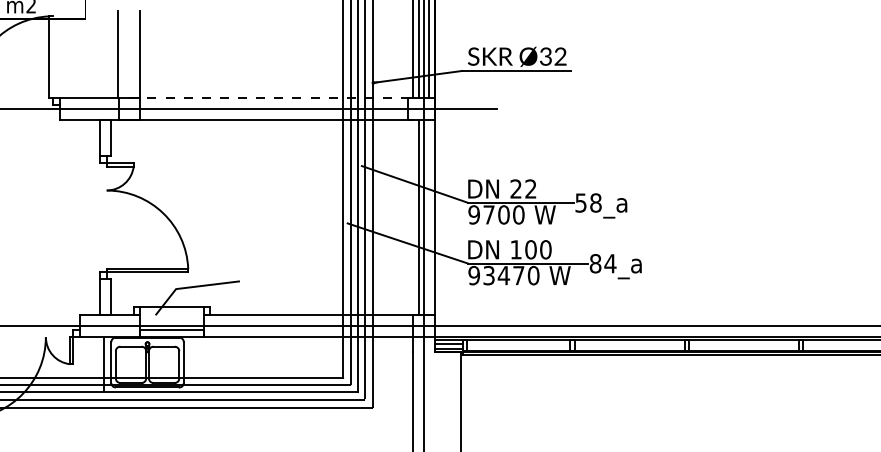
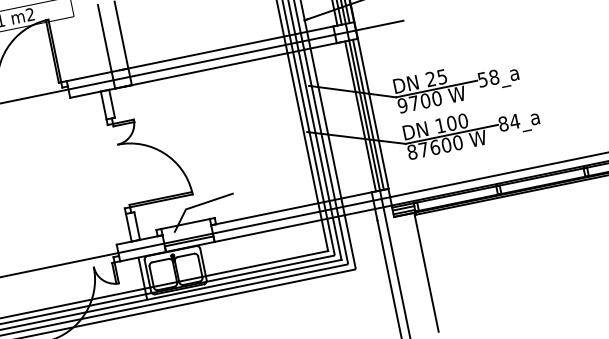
line: (52, 56) -> (54, 50), added
line: (271, 97) -> (228, 47), dashed -> solid
text: (530, 188) -> (441, 76), 22 -> 25
line: (428, 216) -> (368, 114), added
text: (496, 275) -> (429, 148), 93470 -> 87600

